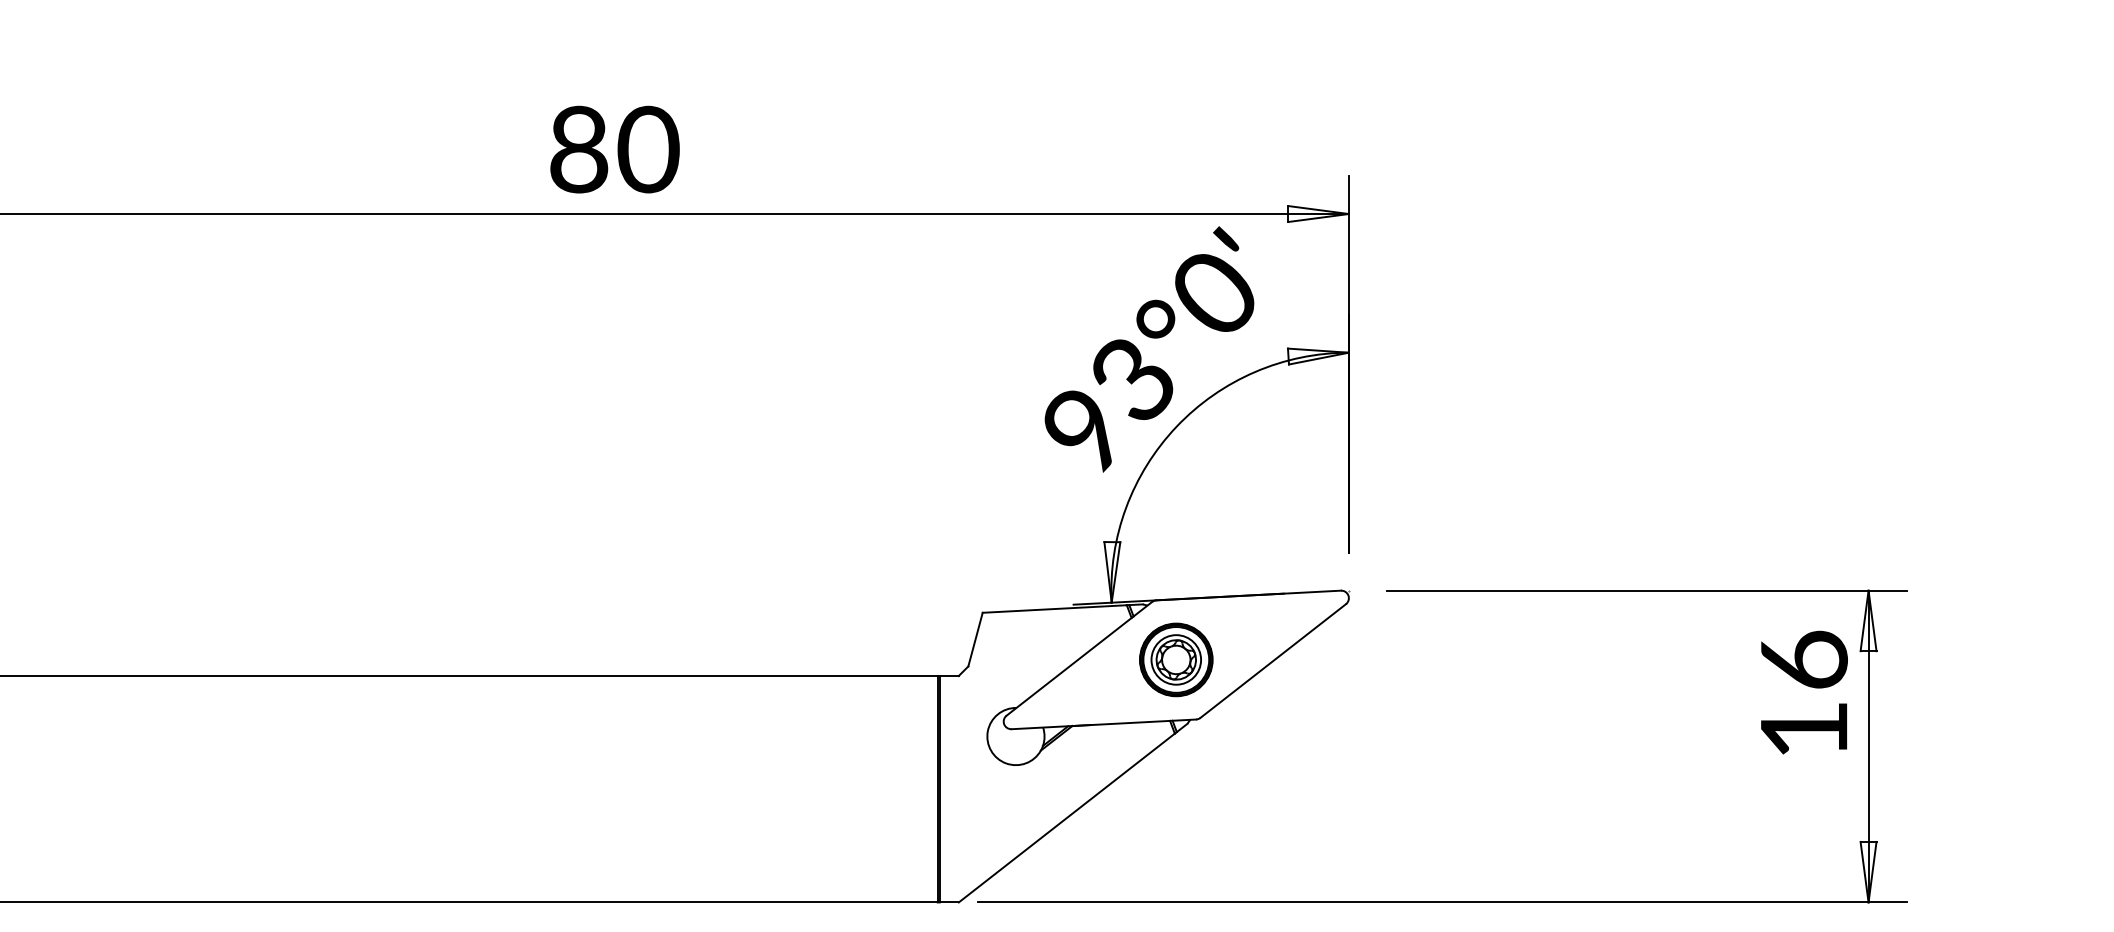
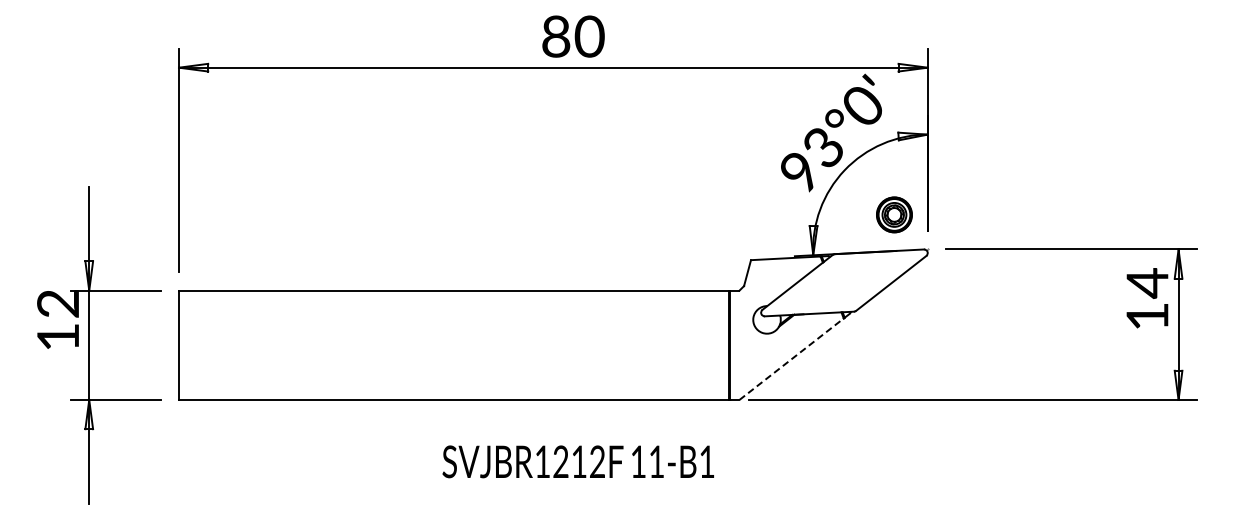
part: (1176, 659) -> (894, 214), moved
text: (1804, 661) -> (1147, 283), 16 -> 14
line: (1068, 816) -> (792, 358), solid -> dashed

